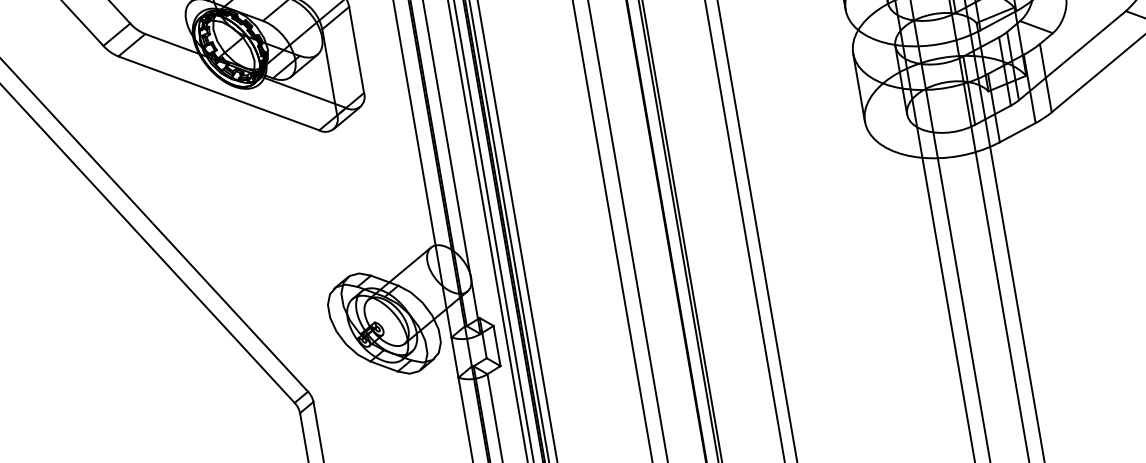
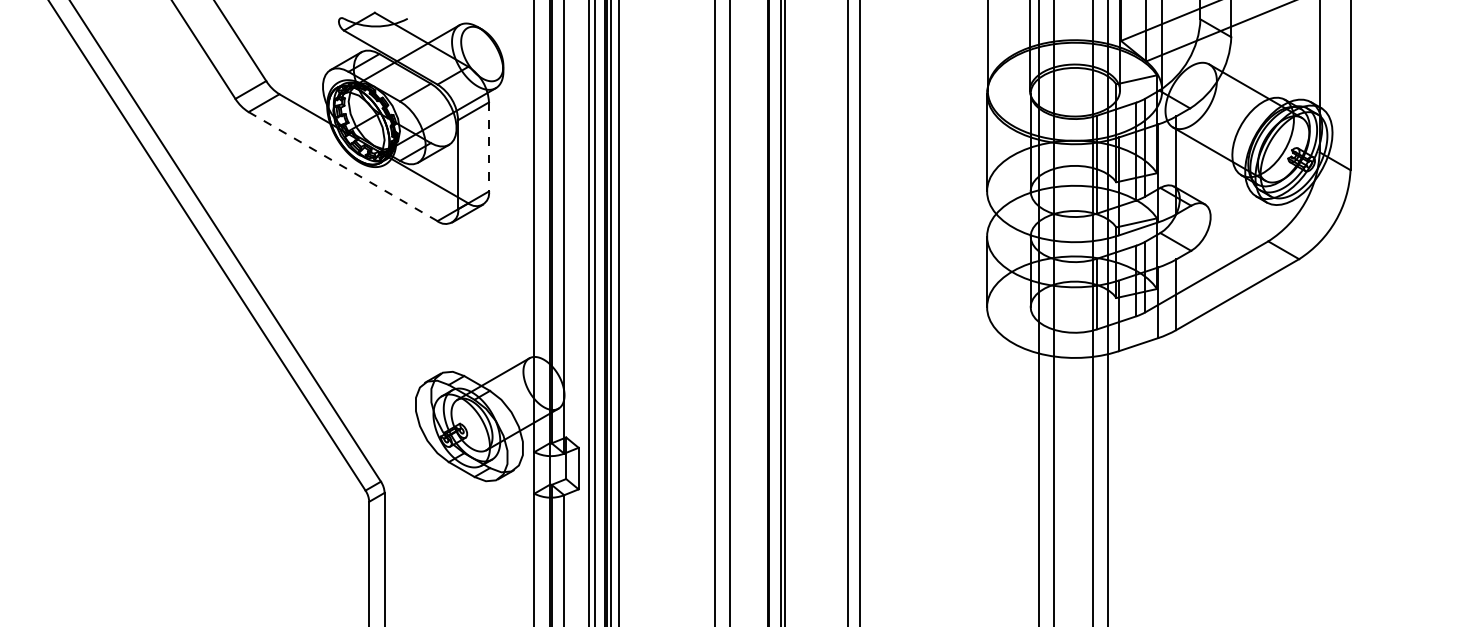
line: (356, 49) -> (488, 146), solid -> dashed
line: (218, 93) -> (342, 166), solid -> dashed

